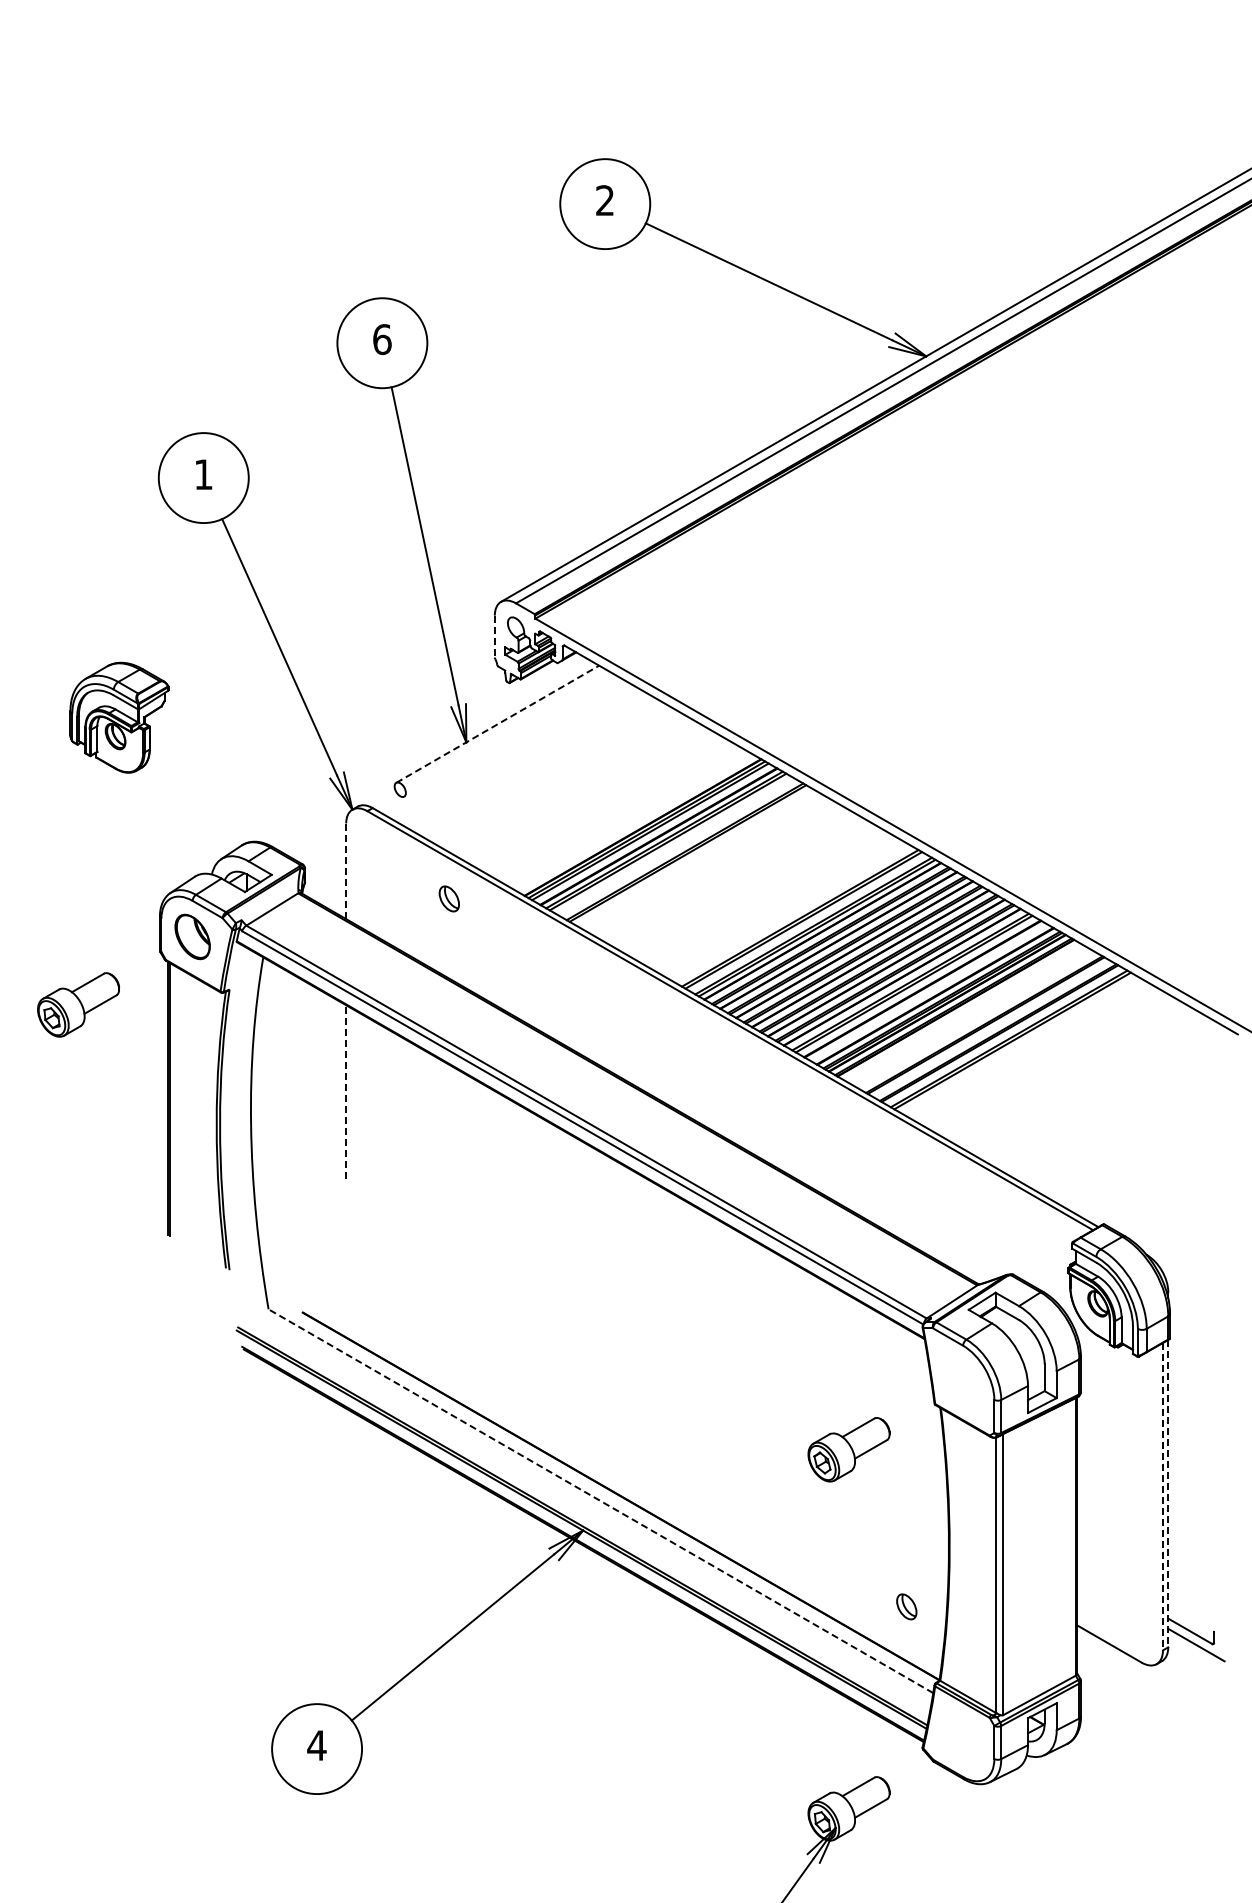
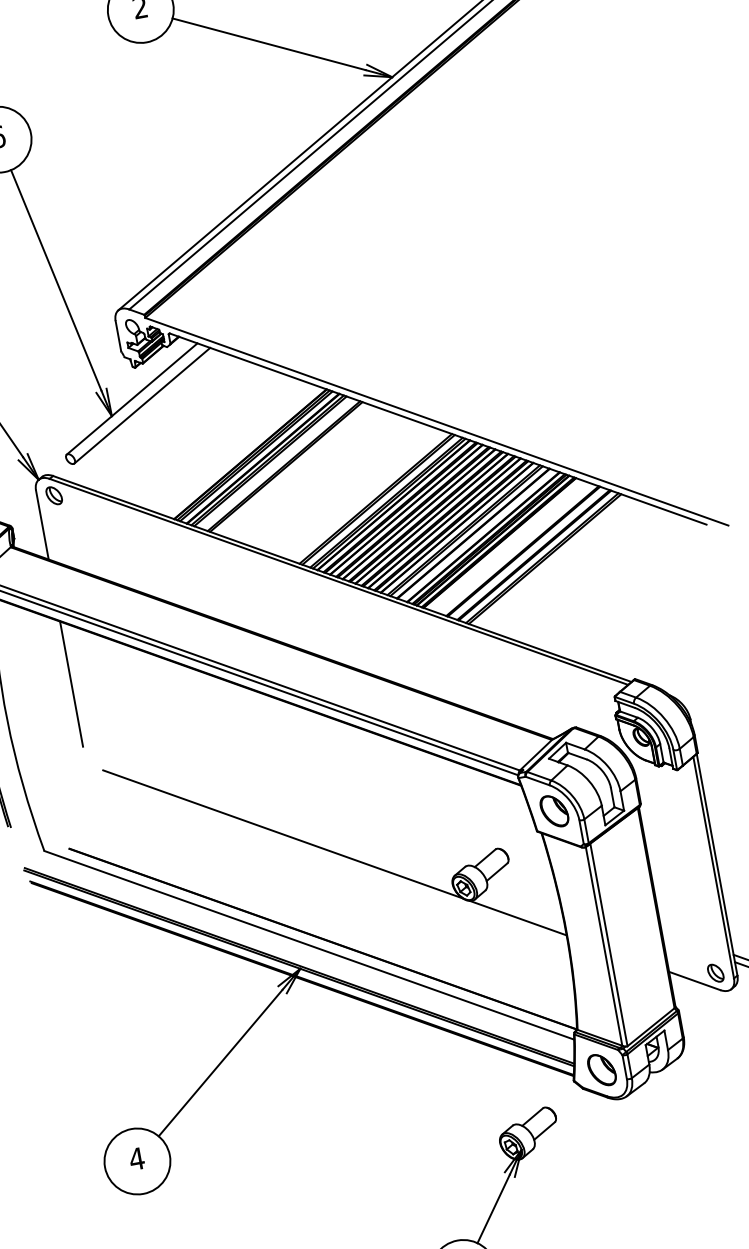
line: (494, 636) -> (118, 336), dashed -> solid
line: (498, 724) -> (132, 399), dashed -> solid
line: (509, 735) -> (142, 405), added
line: (346, 871) -> (42, 525), dashed -> solid
part: (448, 898) -> (53, 495), moved
line: (346, 1092) -> (71, 684), dashed -> solid
line: (592, 1345) -> (282, 834), added
part: (963, 1381) -> (554, 811), added
line: (1168, 1493) -> (717, 864), dashed -> solid
line: (1162, 1496) -> (713, 867), dashed -> solid
line: (600, 1501) -> (308, 945), dashed -> solid
line: (887, 1516) -> (517, 918), added
part: (906, 1606) -> (715, 973), moved
part: (963, 1740) -> (602, 1069), added

